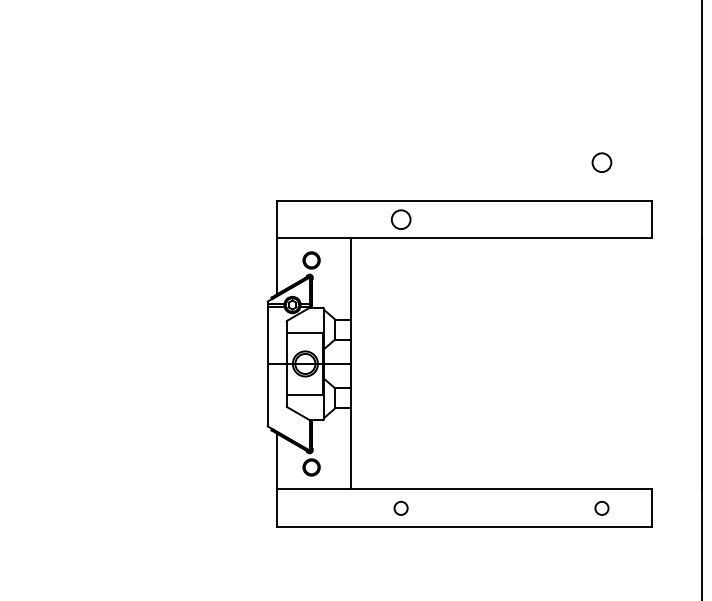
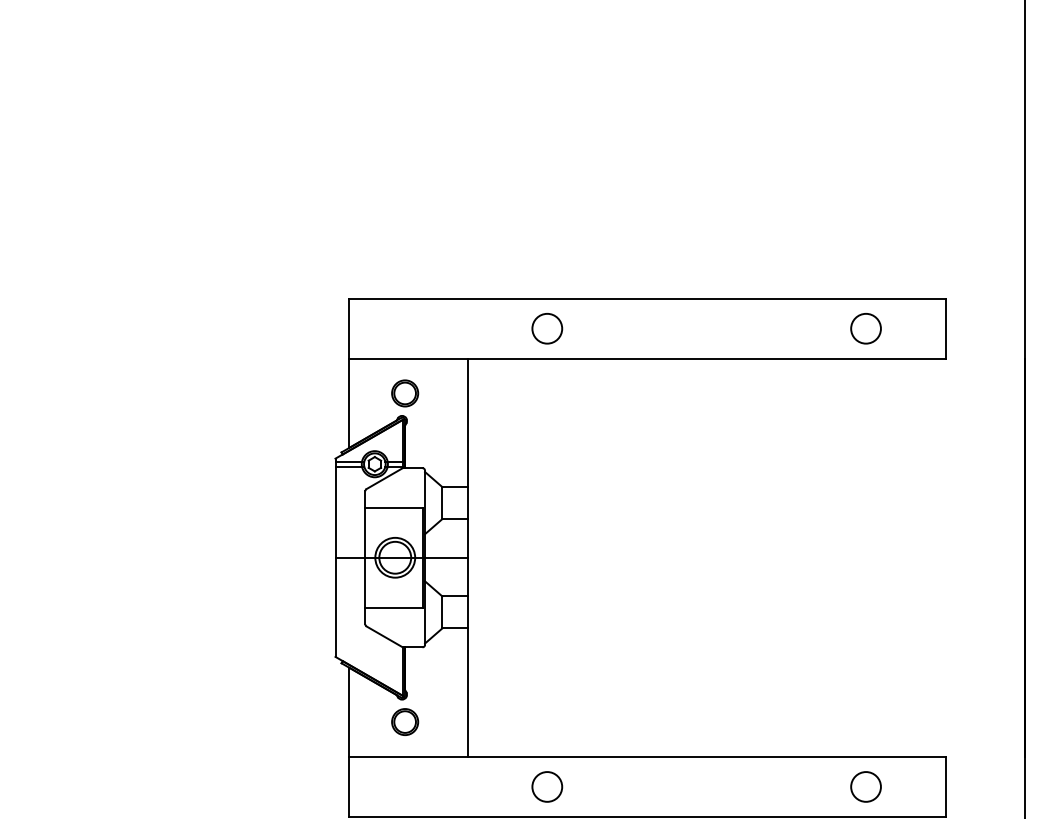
circle: (601, 162) -> (865, 328), moved
circle: (400, 508) -> (546, 787), size x1.43
circle: (601, 508) -> (865, 787), size x1.43

